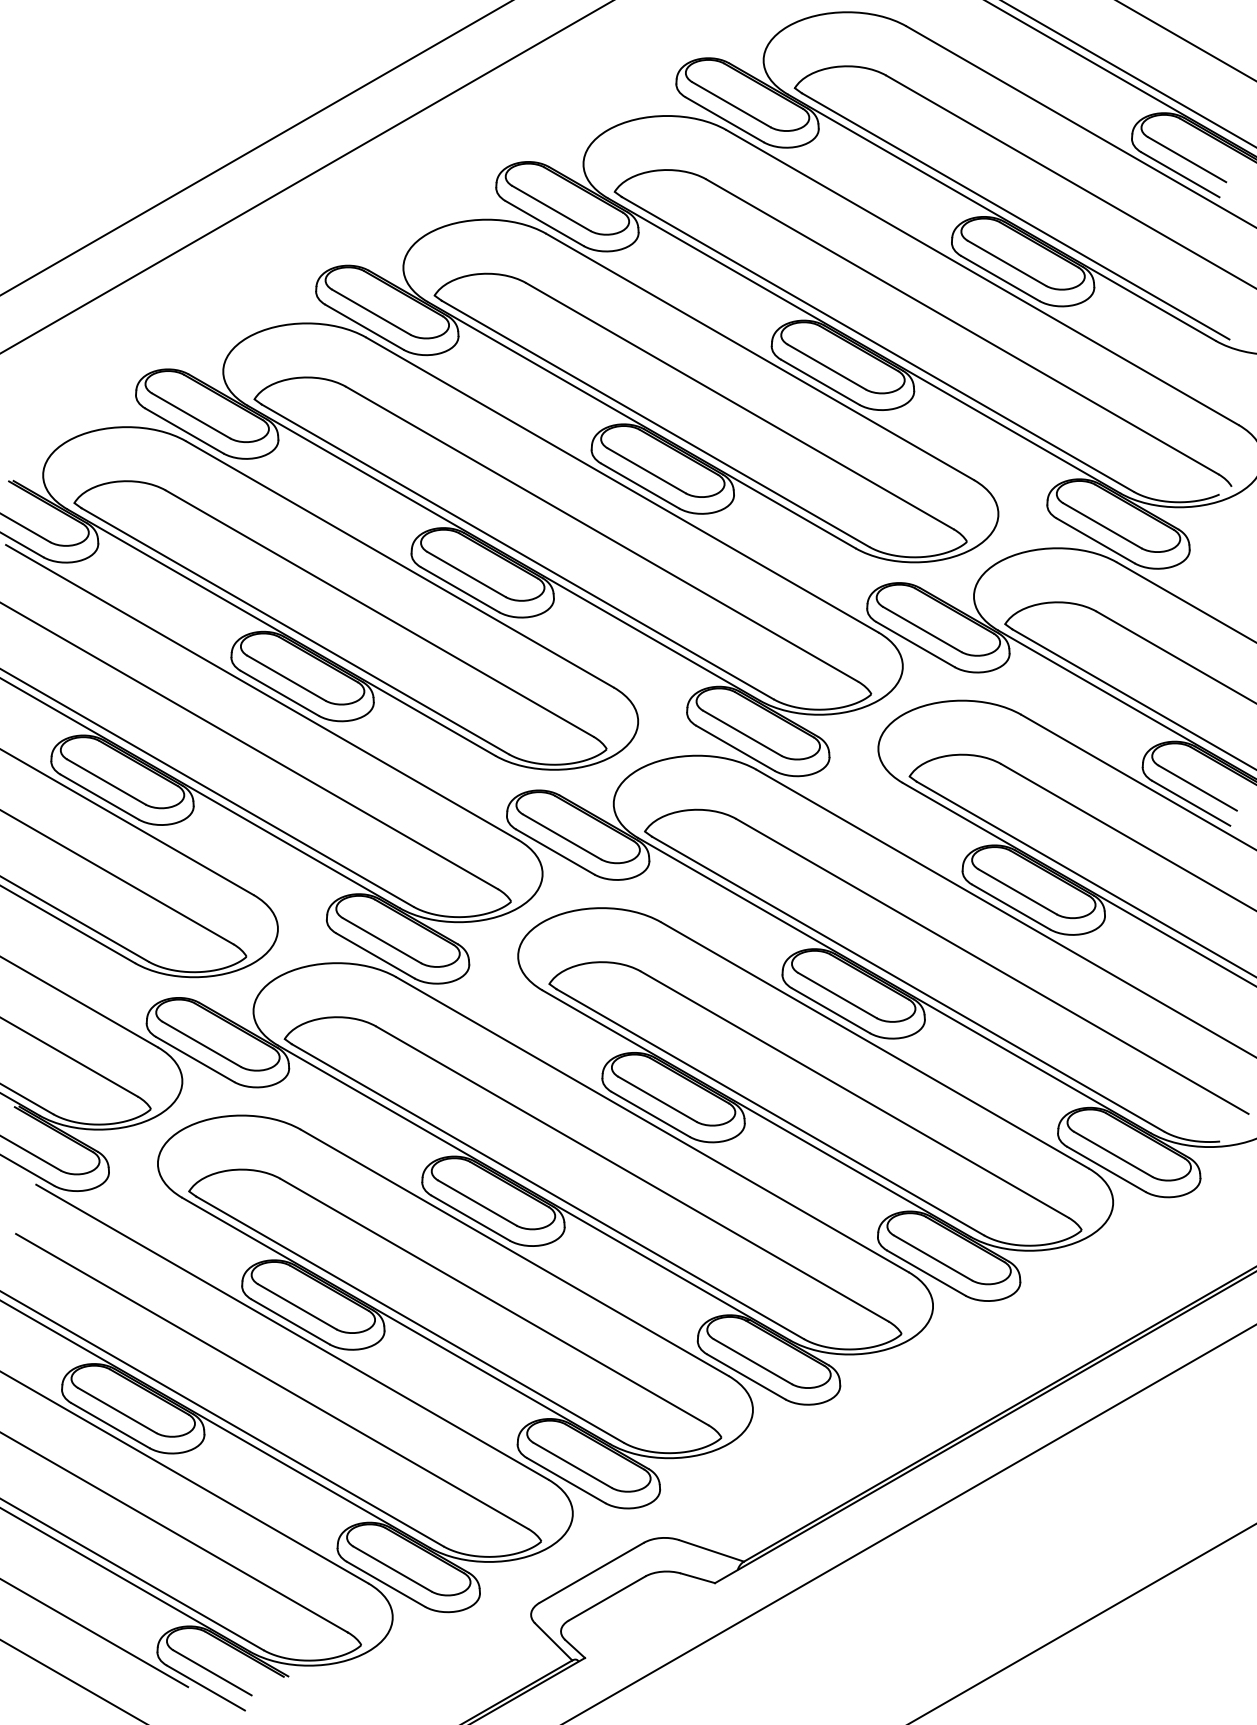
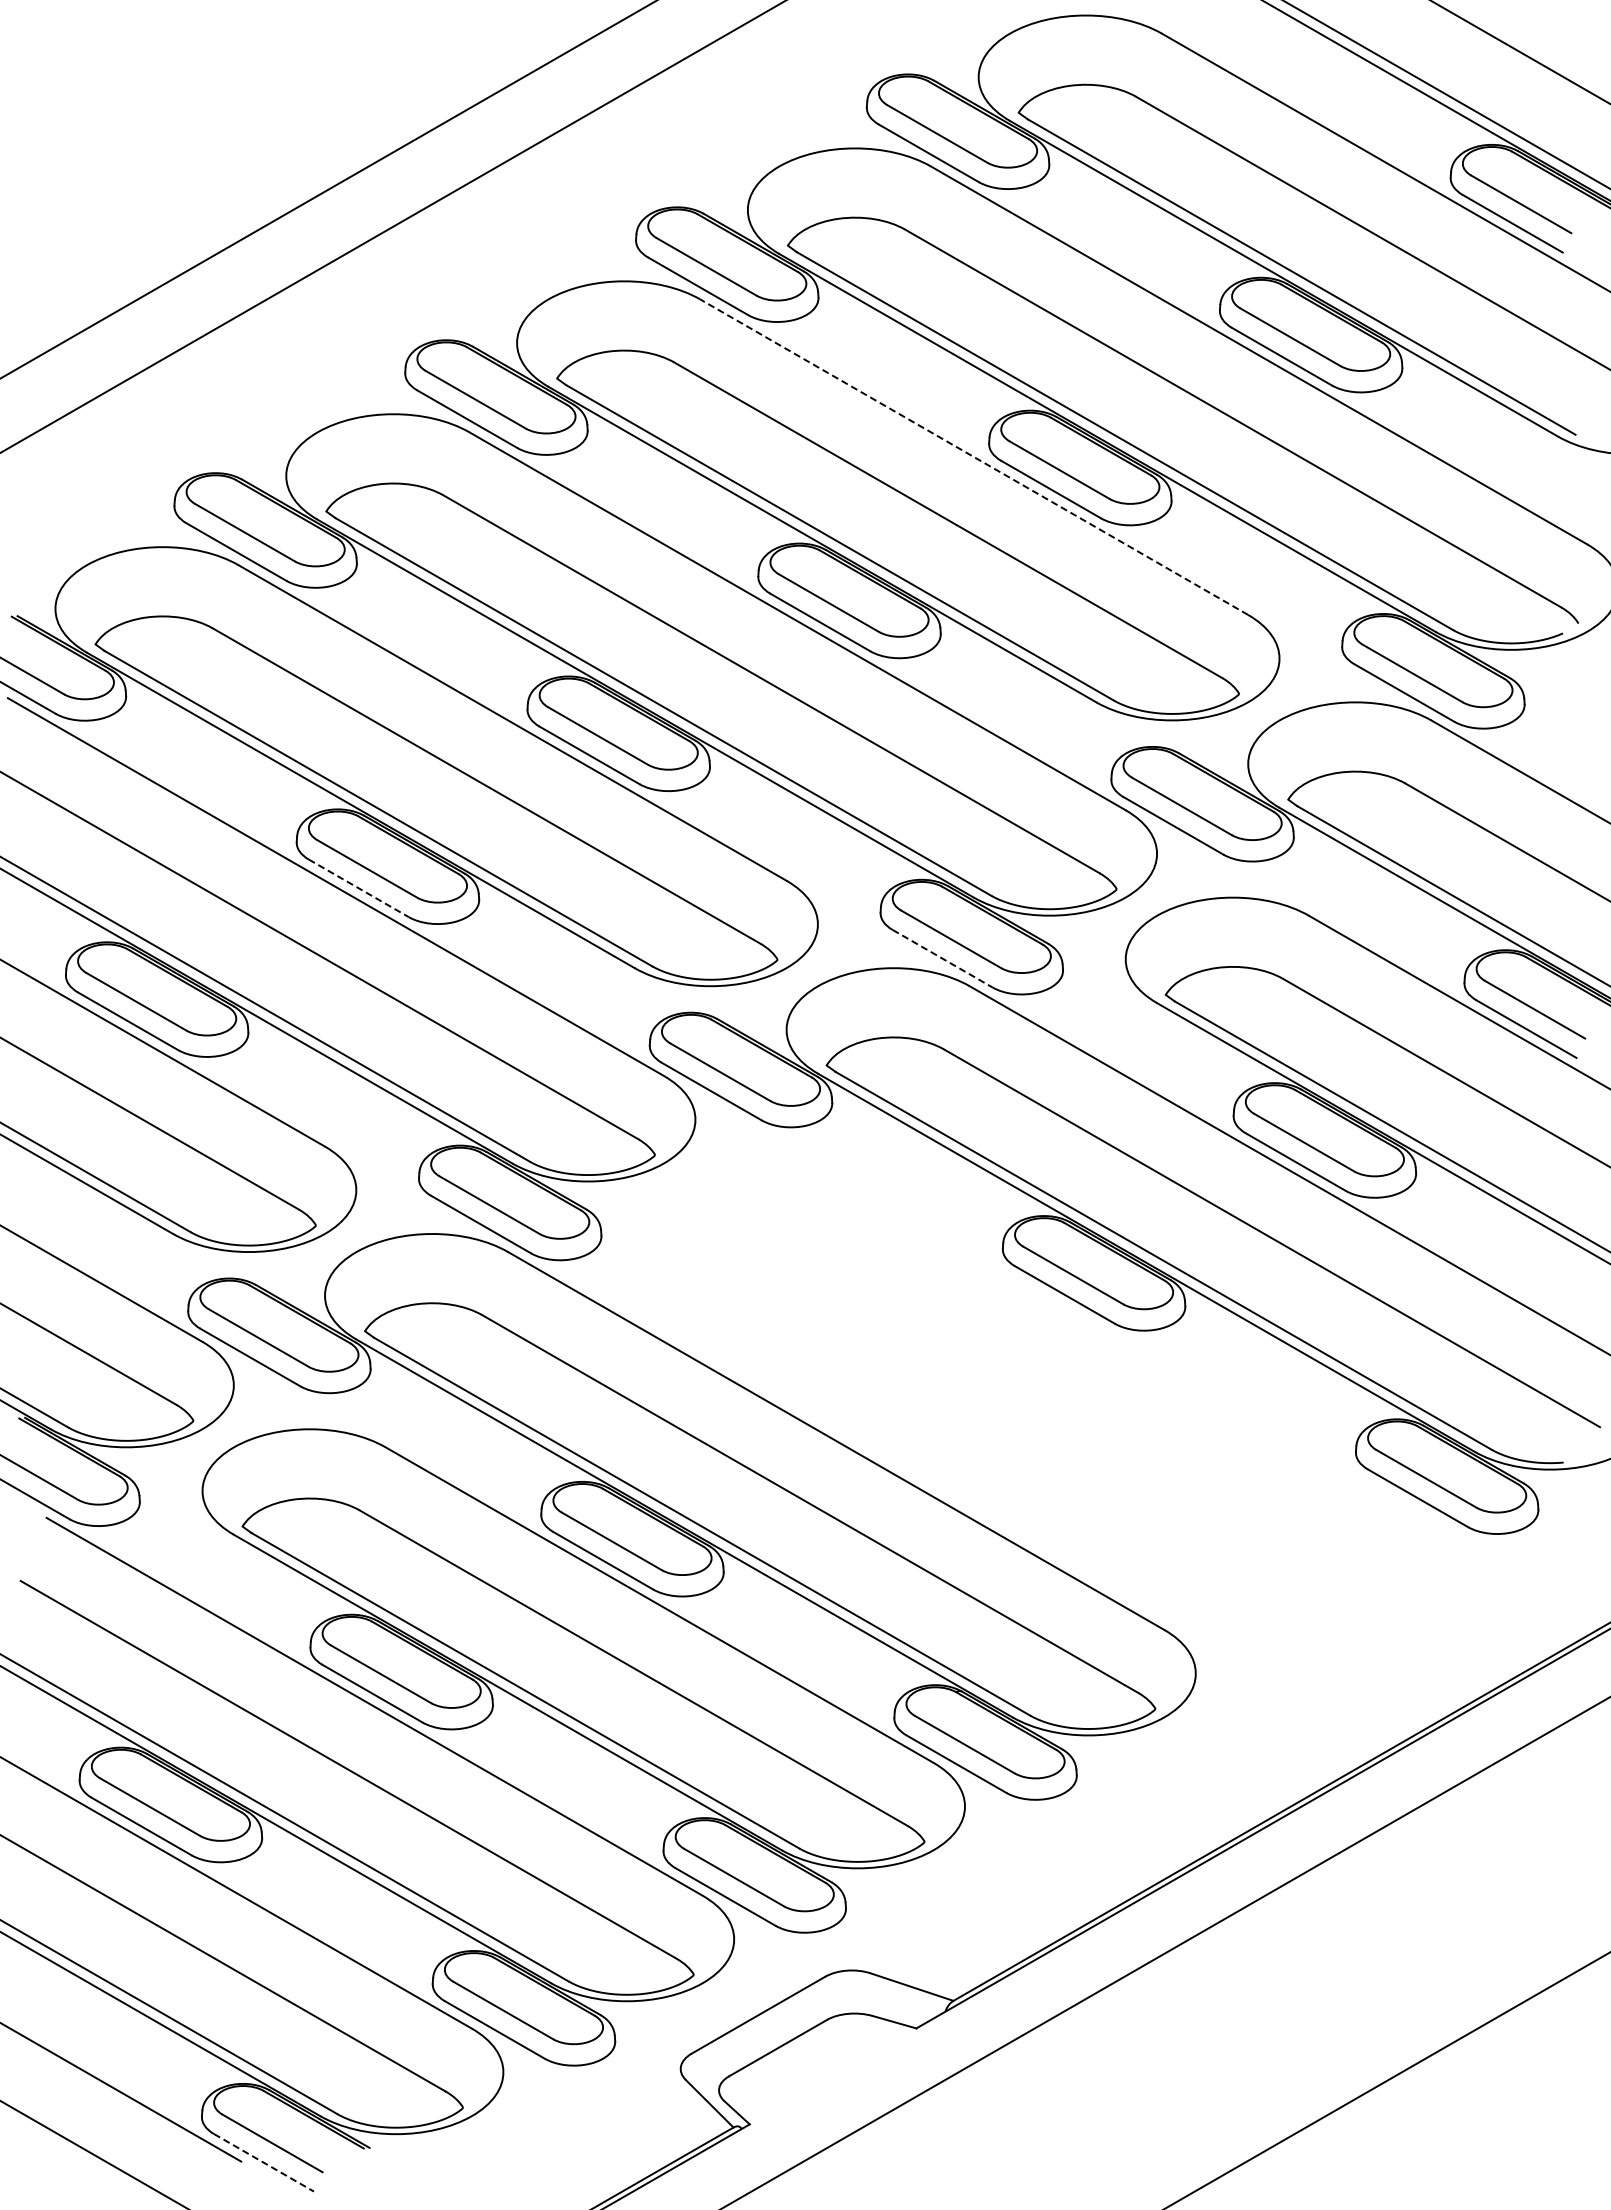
line: (759, 356) -> (973, 456), solid -> dashed
line: (279, 693) -> (358, 888), solid -> dashed
line: (735, 748) -> (942, 958), solid -> dashed
part: (815, 1104) -> (1045, 1414), removed
line: (206, 1687) -> (264, 2162), solid -> dashed

